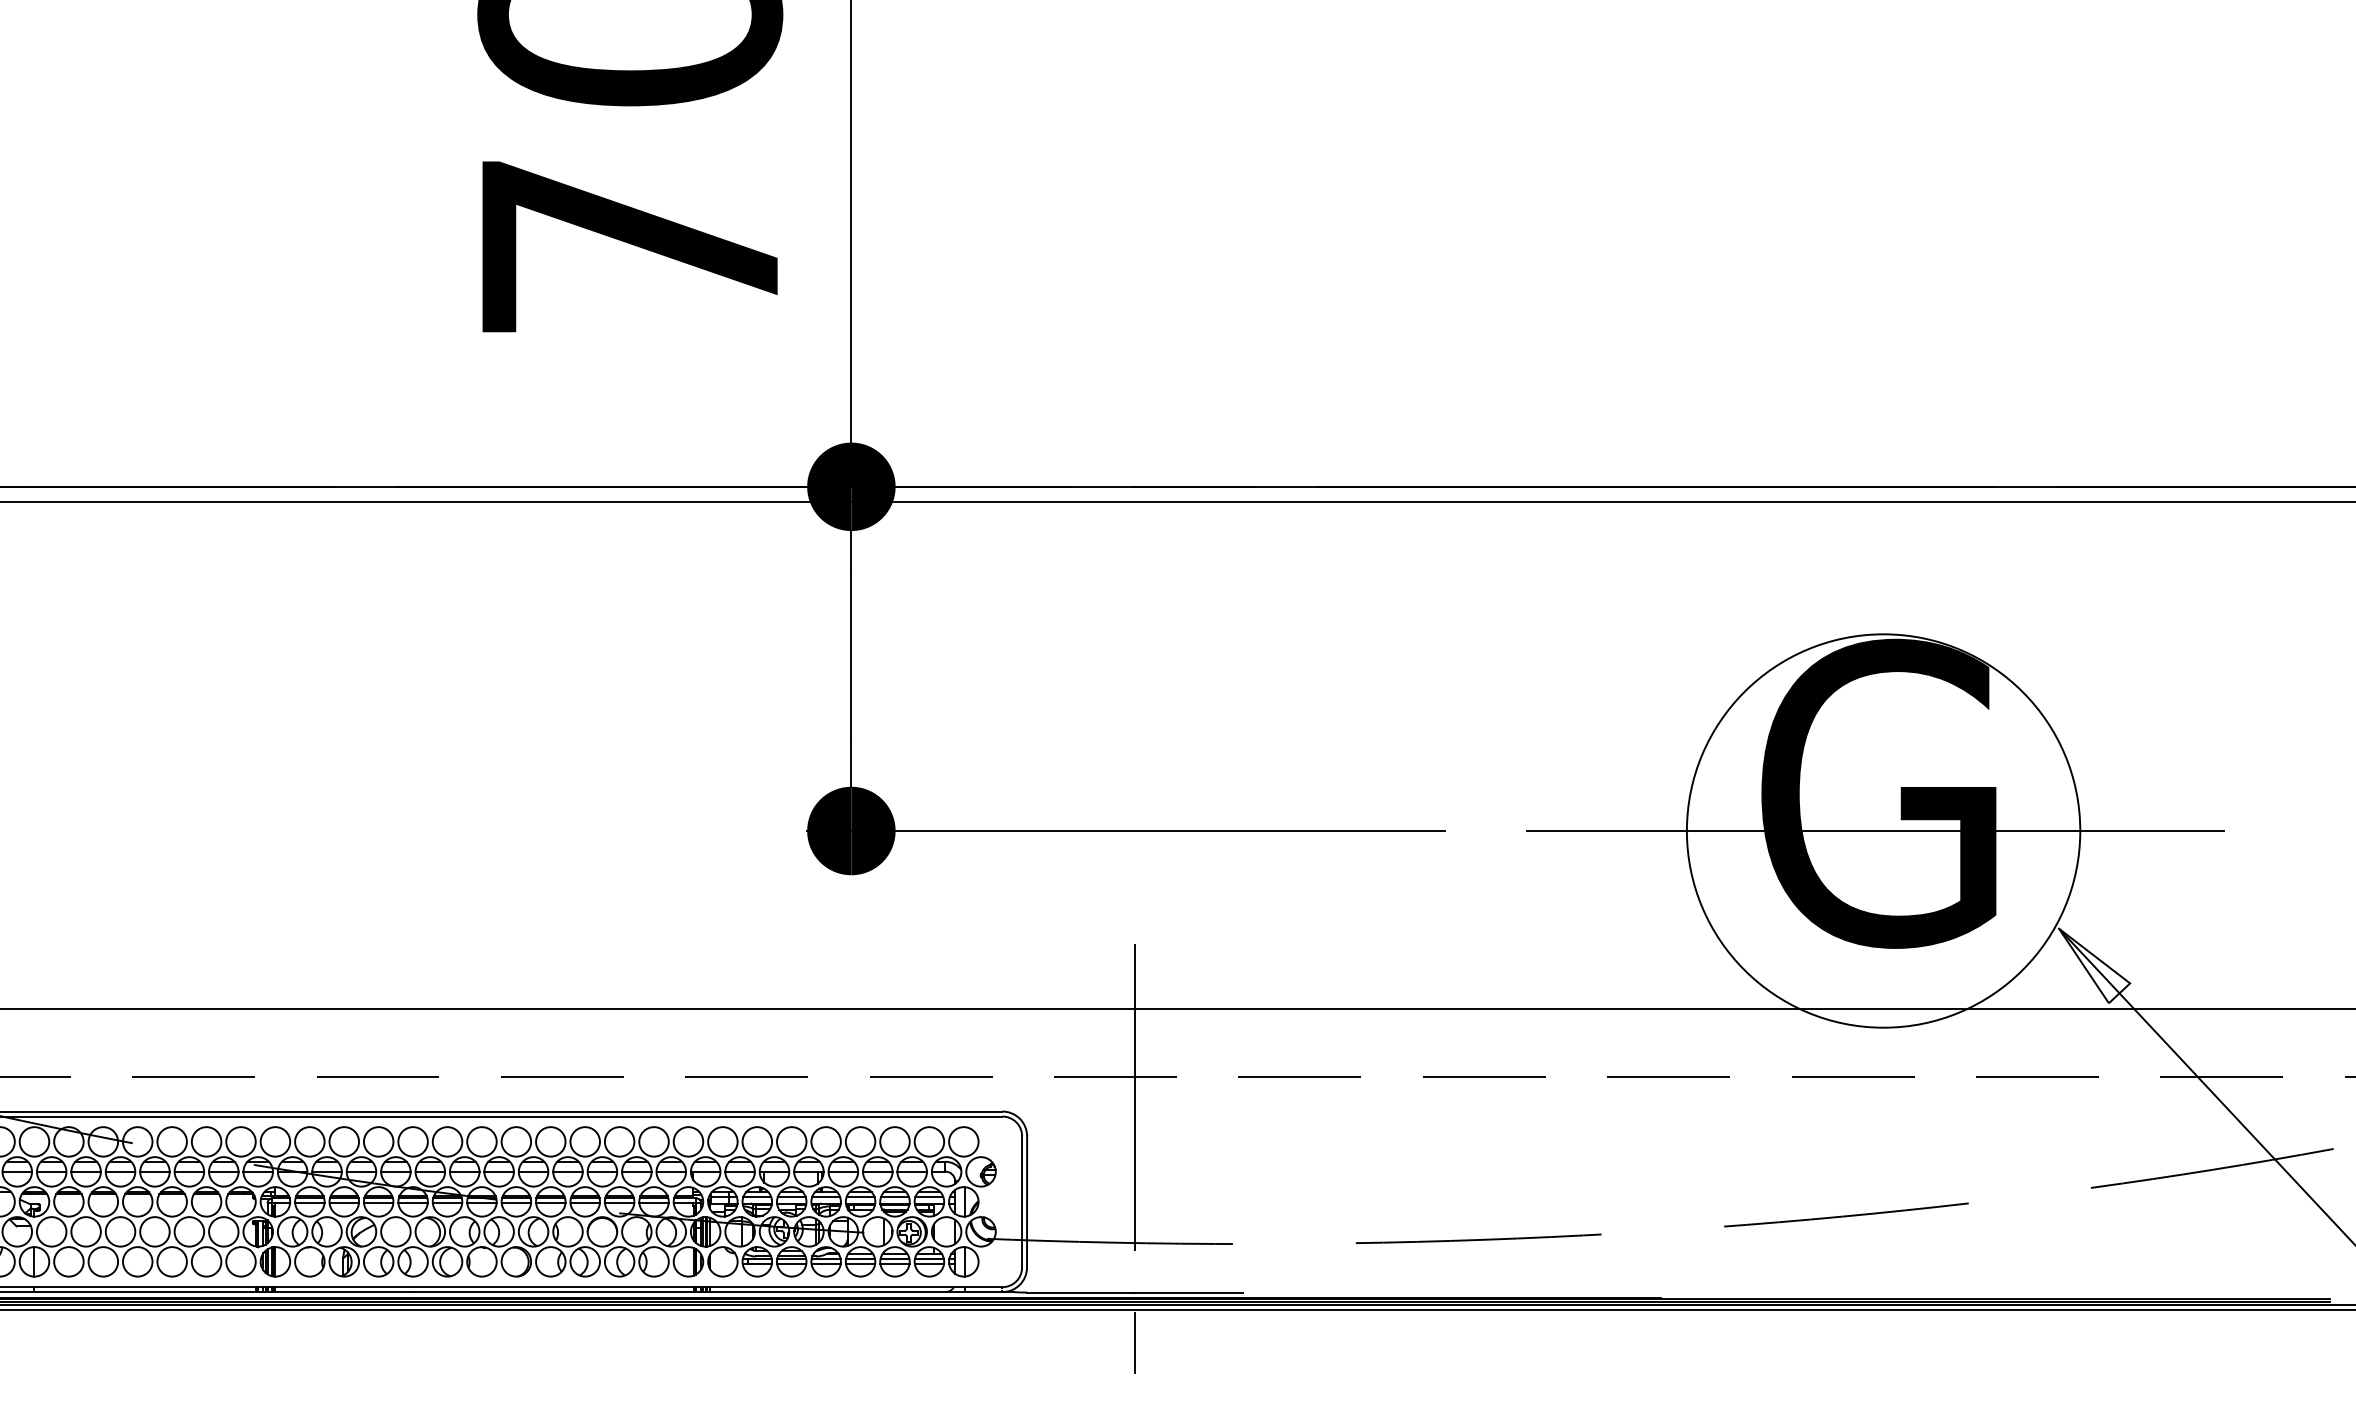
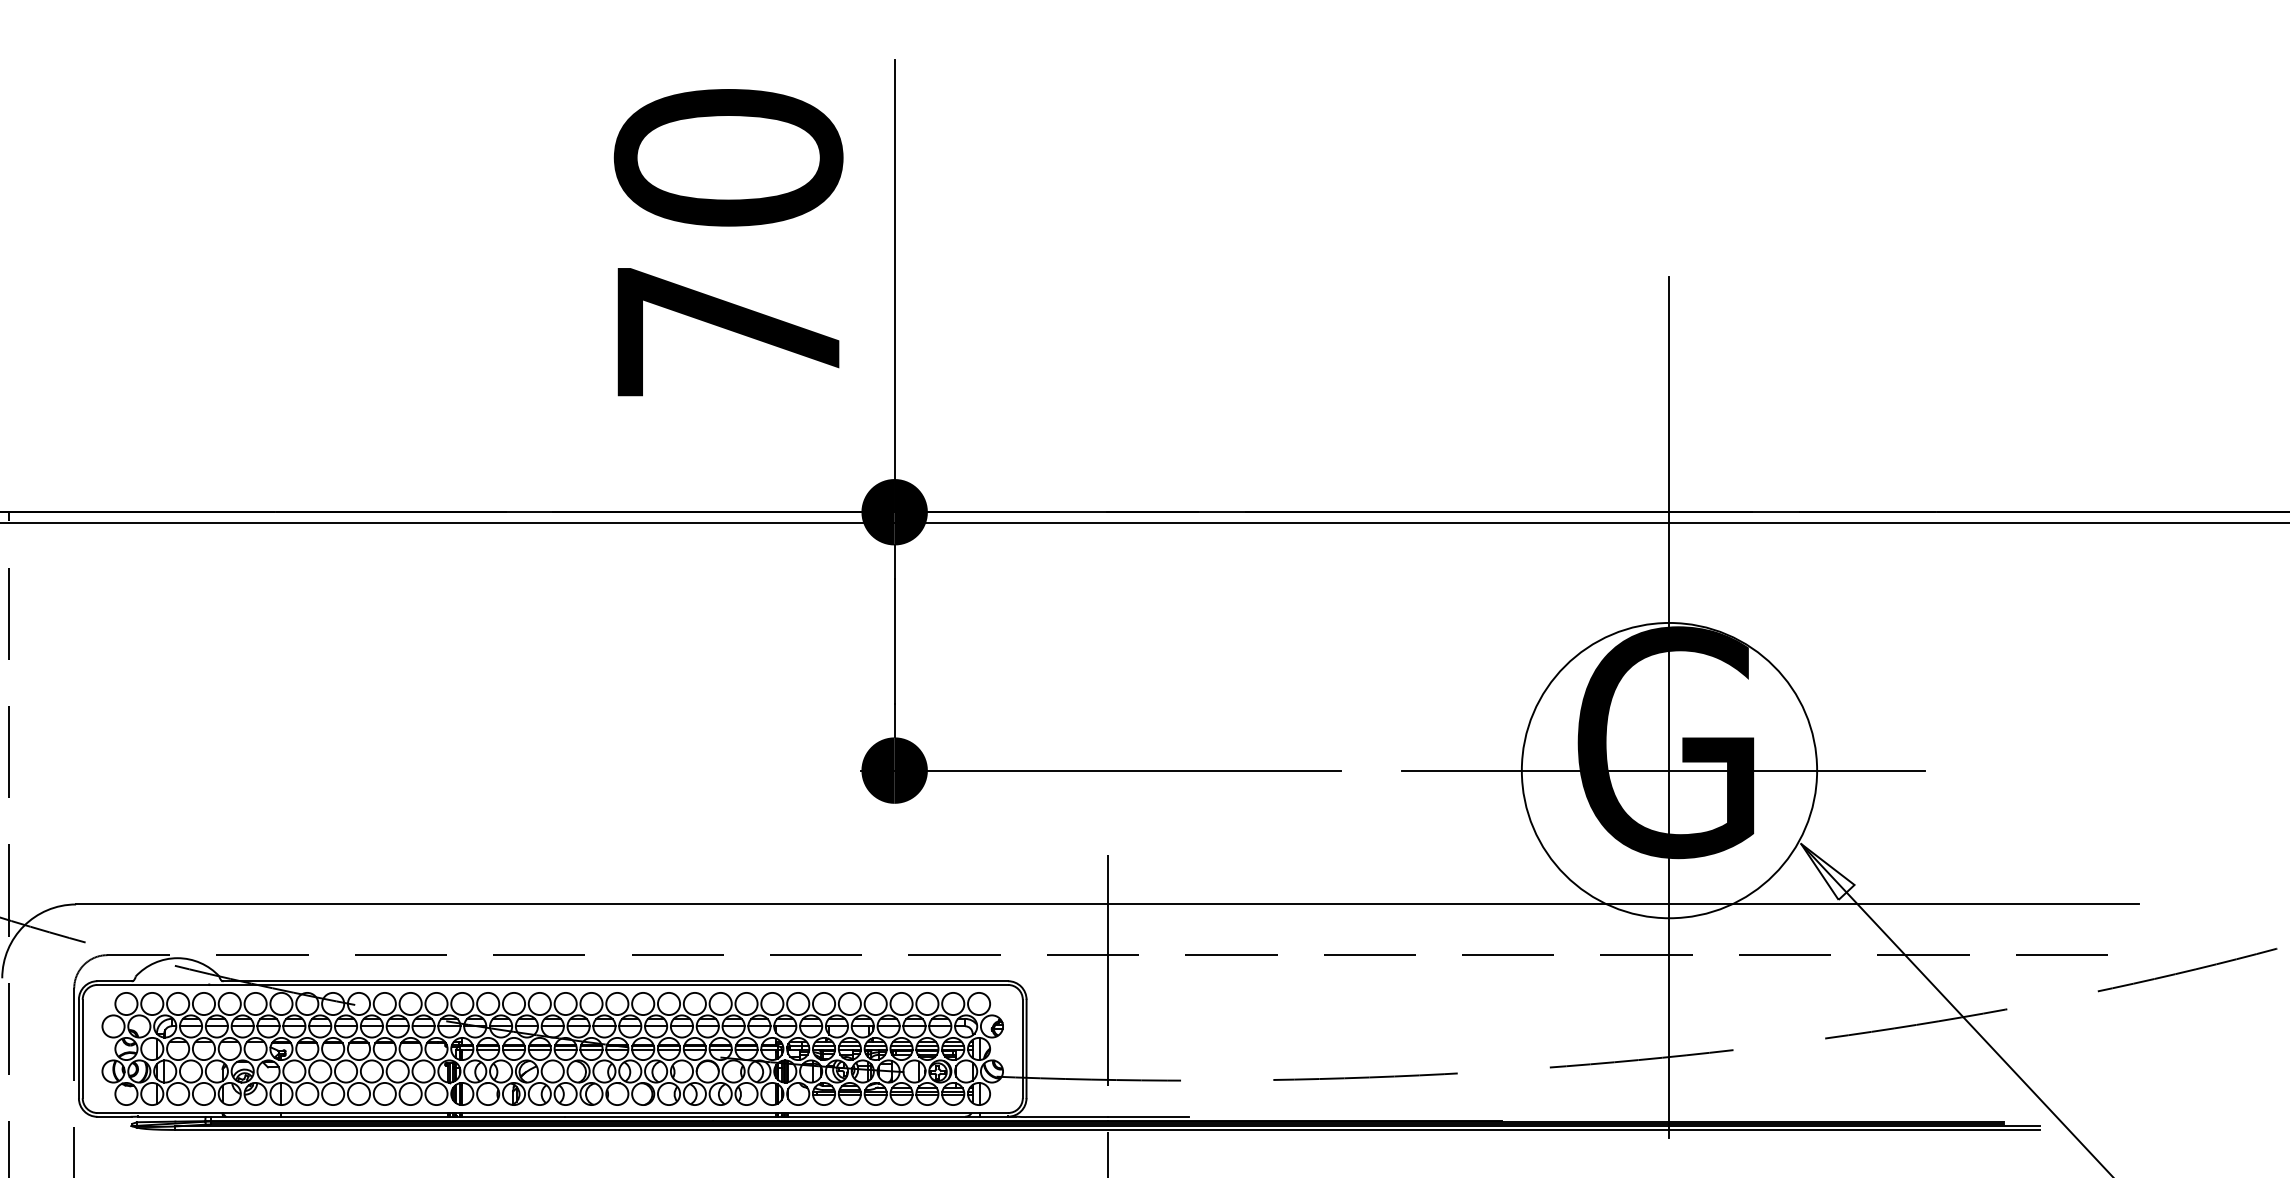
line: (1883, 746) -> (1669, 707), added

